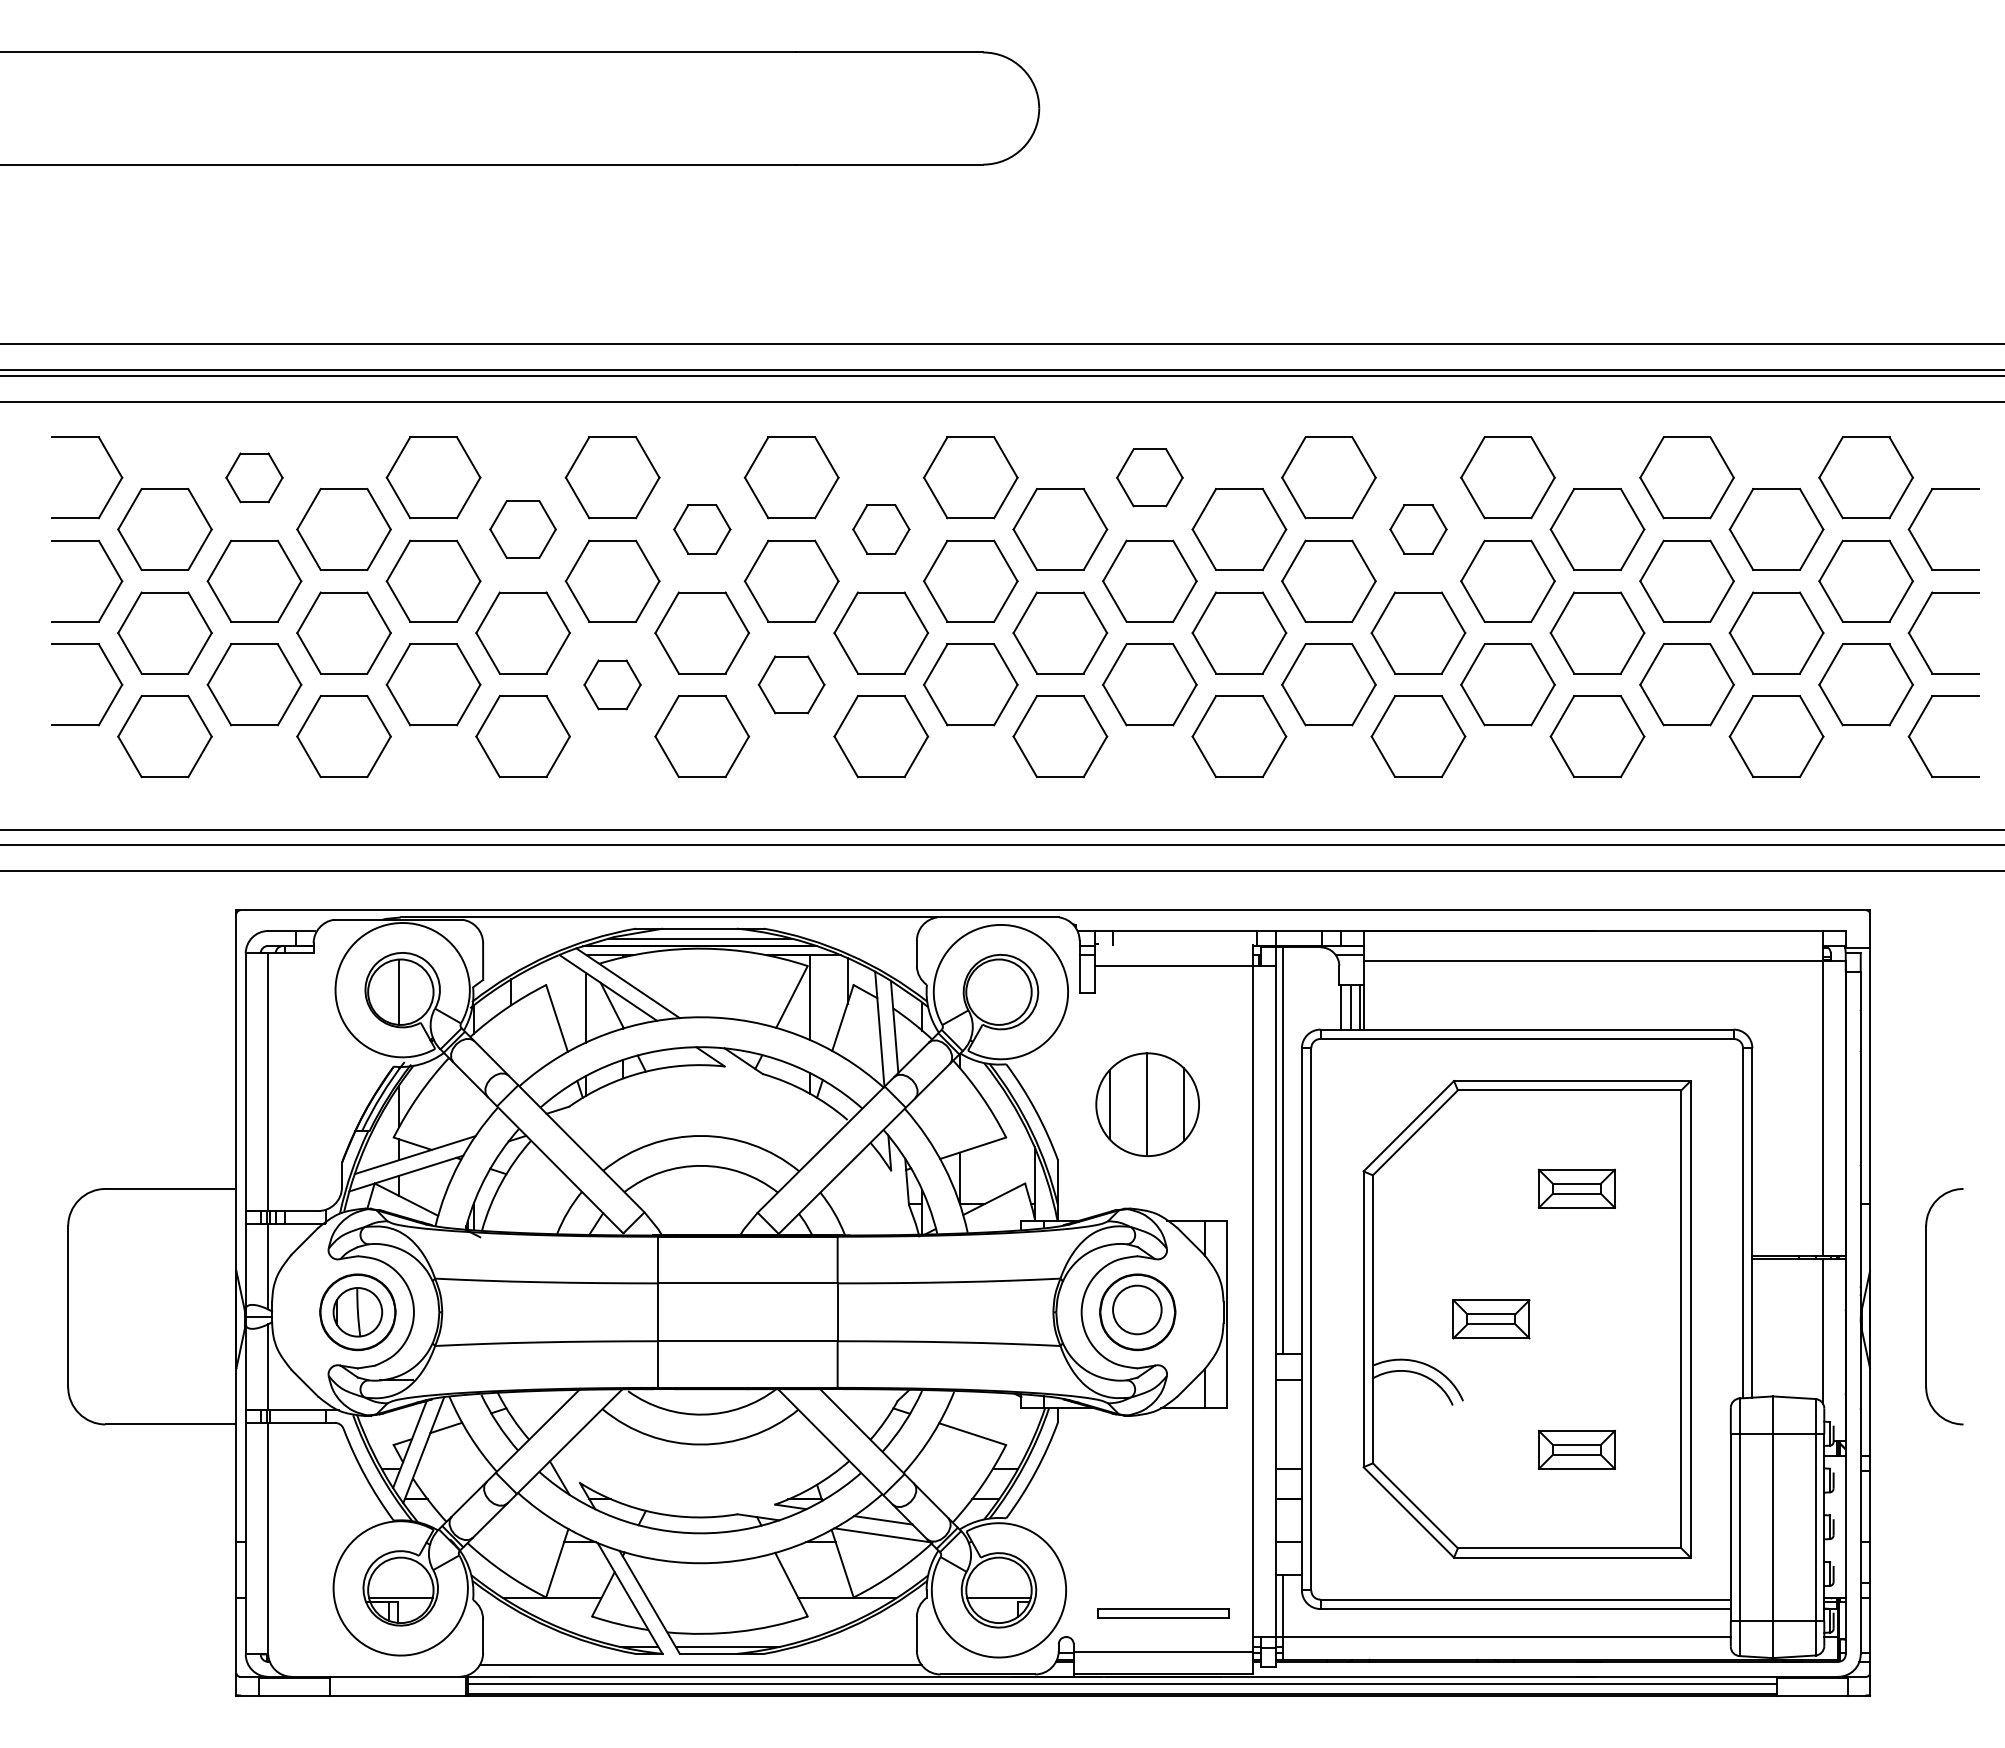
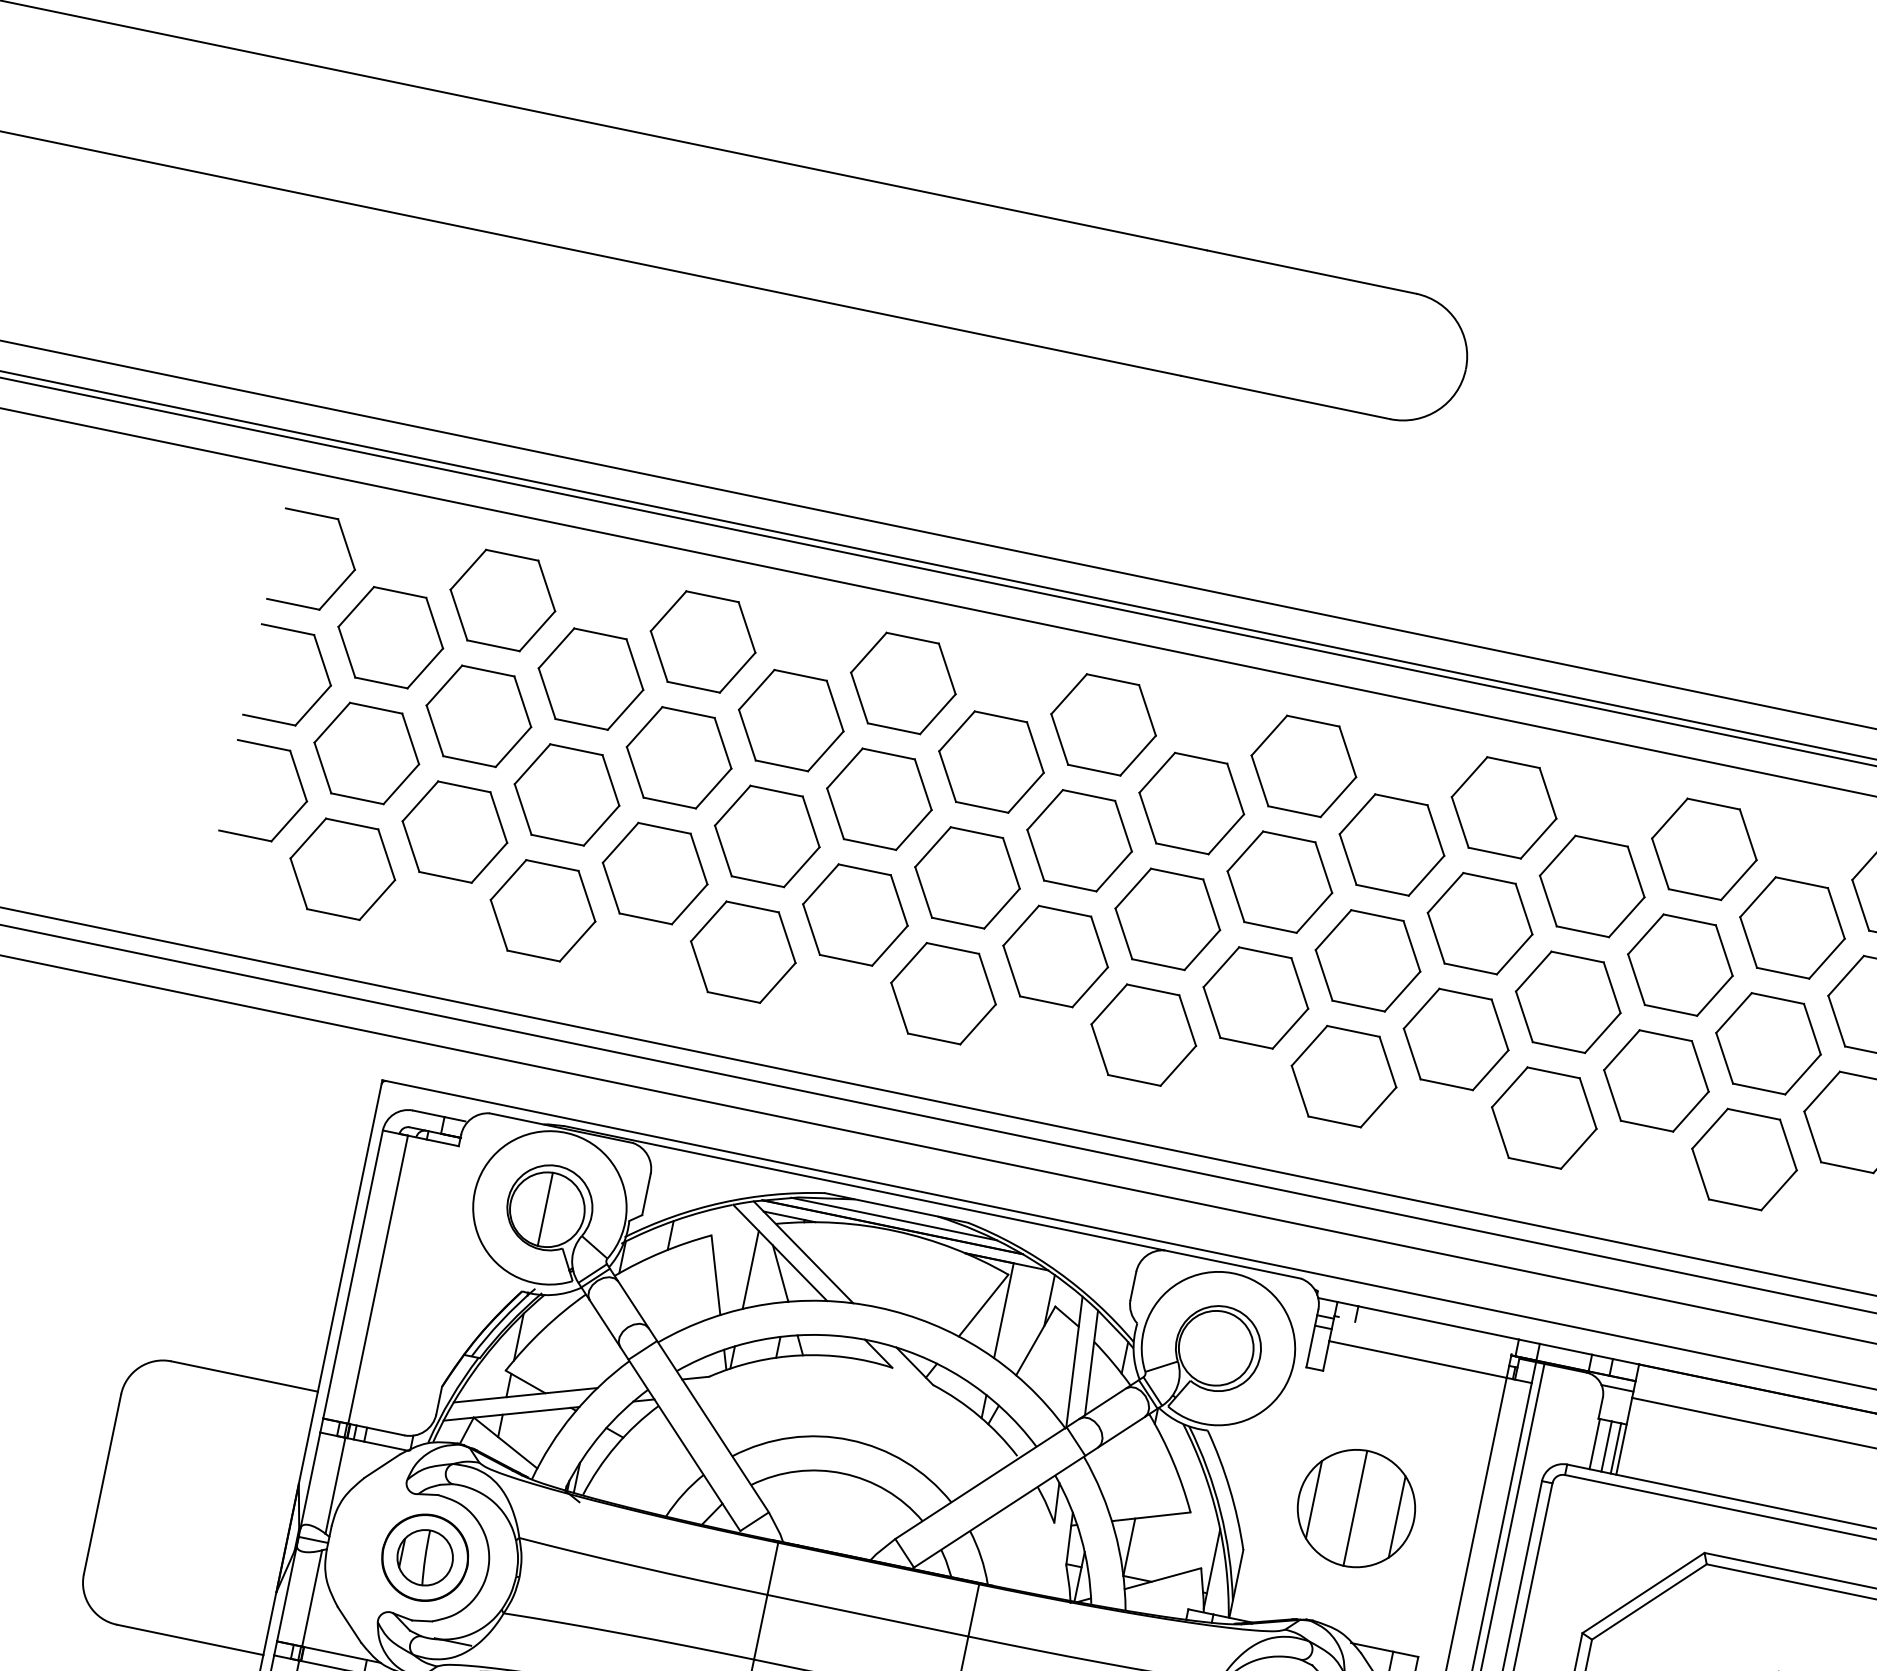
part: (254, 477) -> (502, 600), size x1.67
part: (1149, 477) -> (1503, 807), size x1.43
part: (522, 529) -> (790, 720), size x1.43
part: (702, 529) -> (991, 762), size x1.67
part: (881, 529) -> (1192, 803), size x1.67
part: (1418, 529) -> (1792, 927), size x1.67
part: (612, 684) -> (855, 914), size x1.67
part: (791, 684) -> (1055, 956), size x1.43

